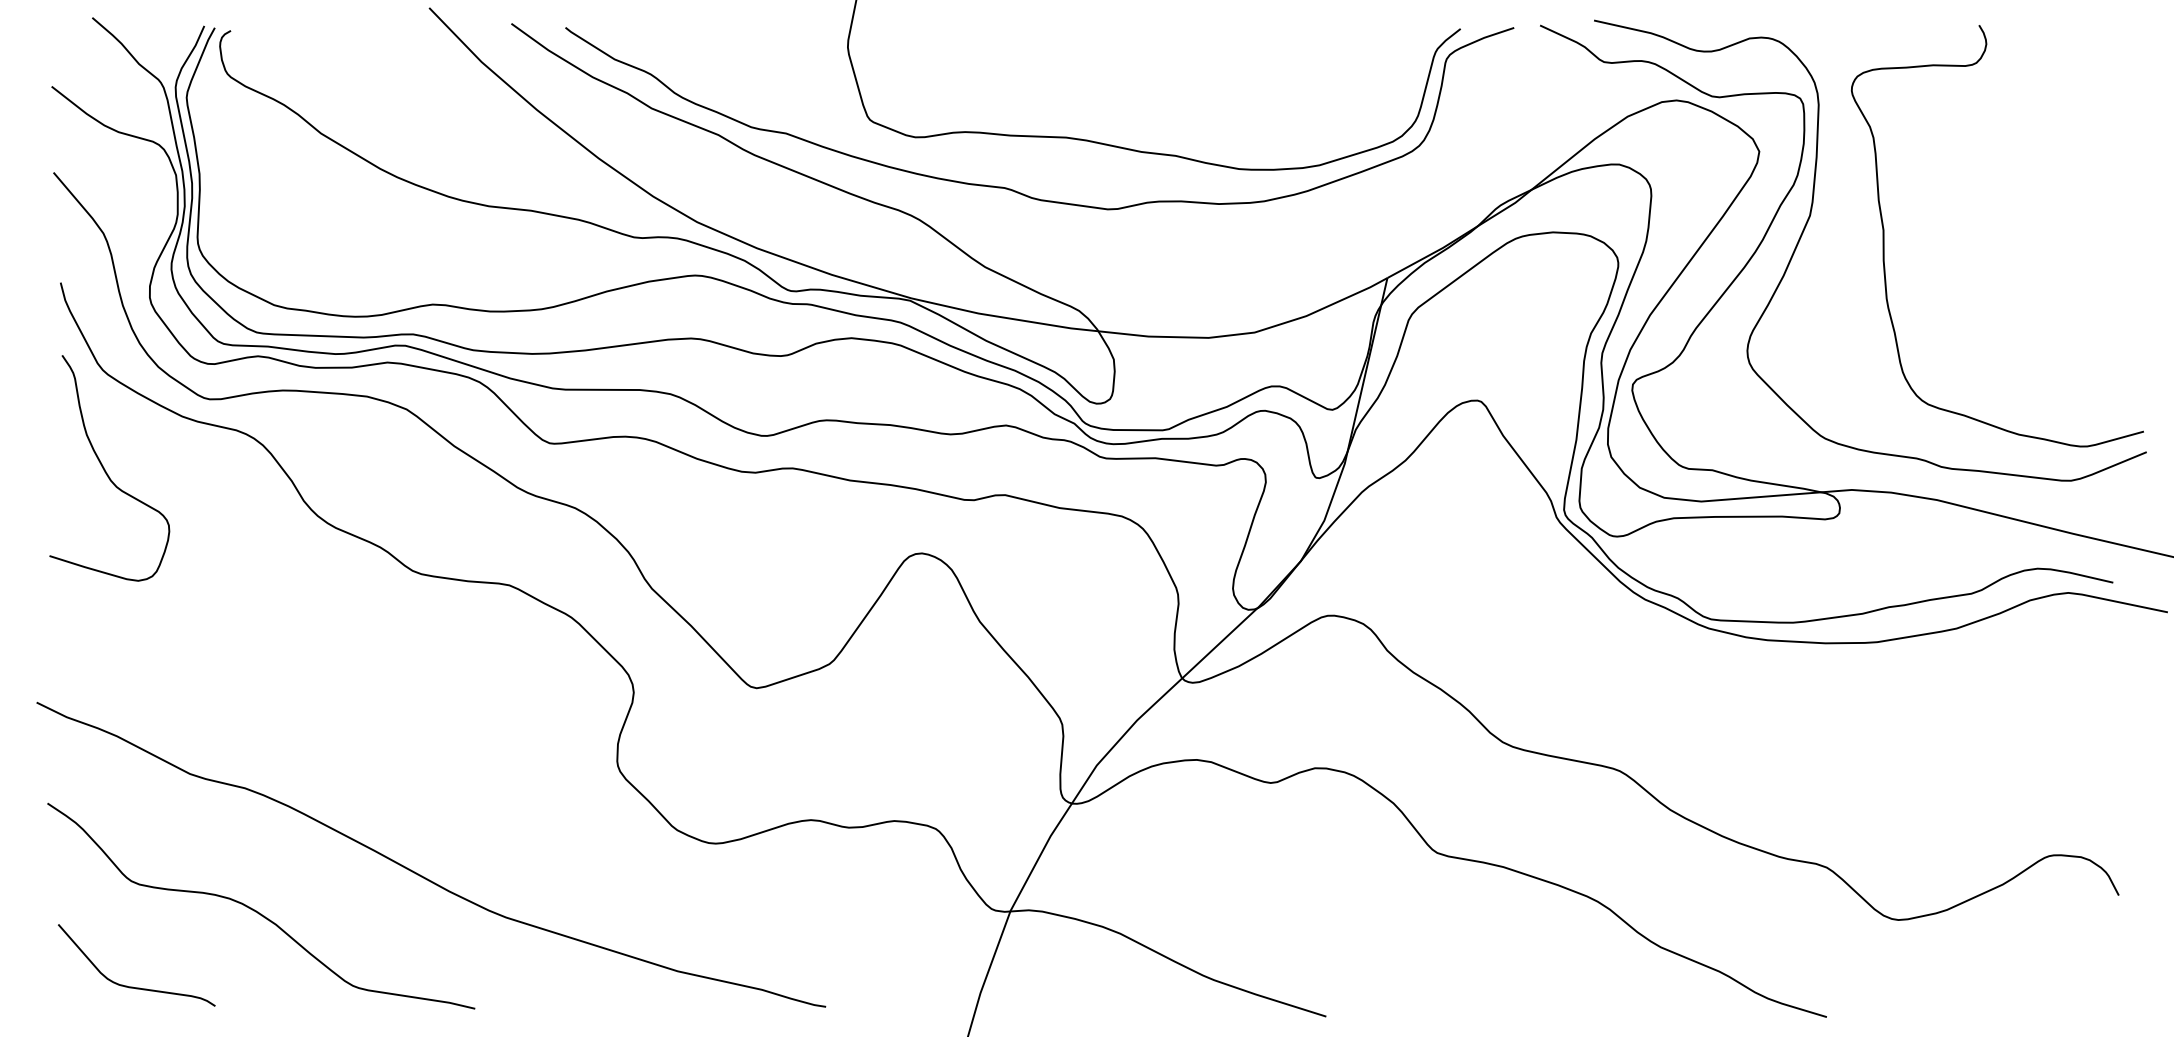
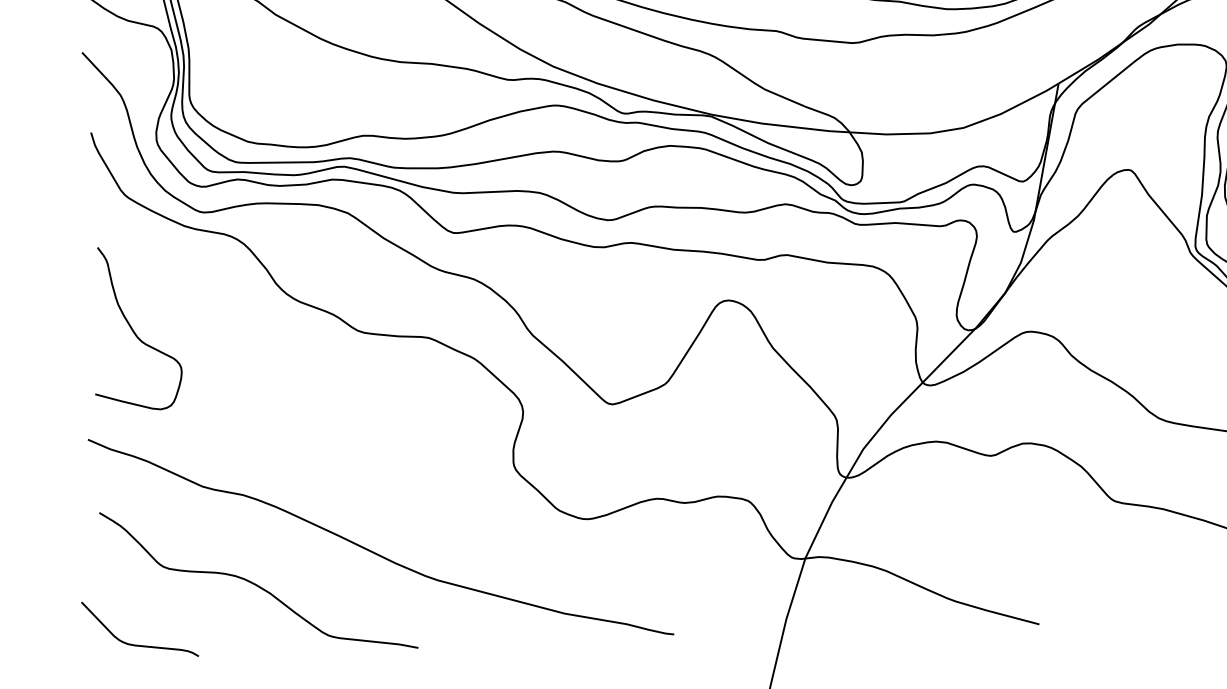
curve: (105, 469) -> (133, 329), moved
curve: (133, 986) -> (138, 644), moved

